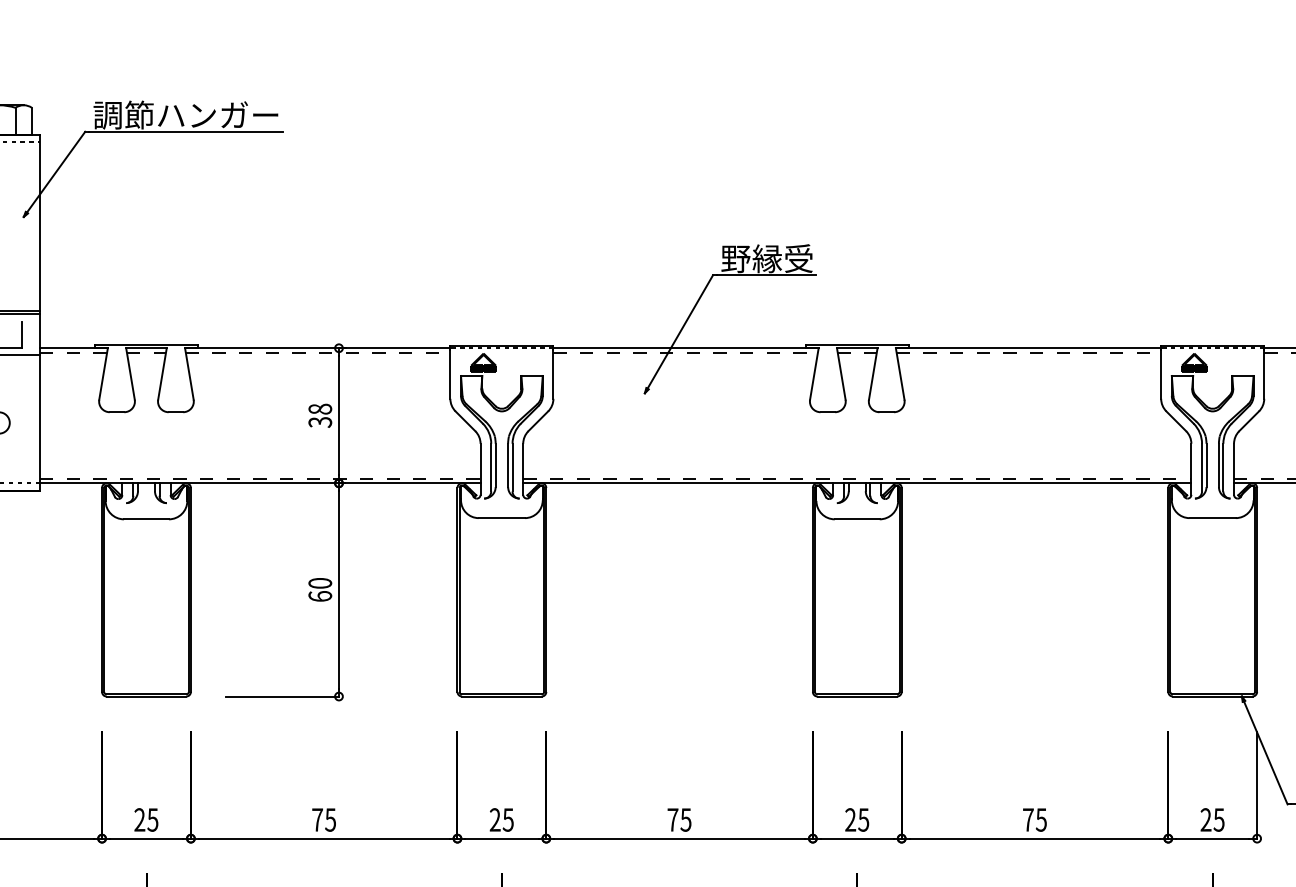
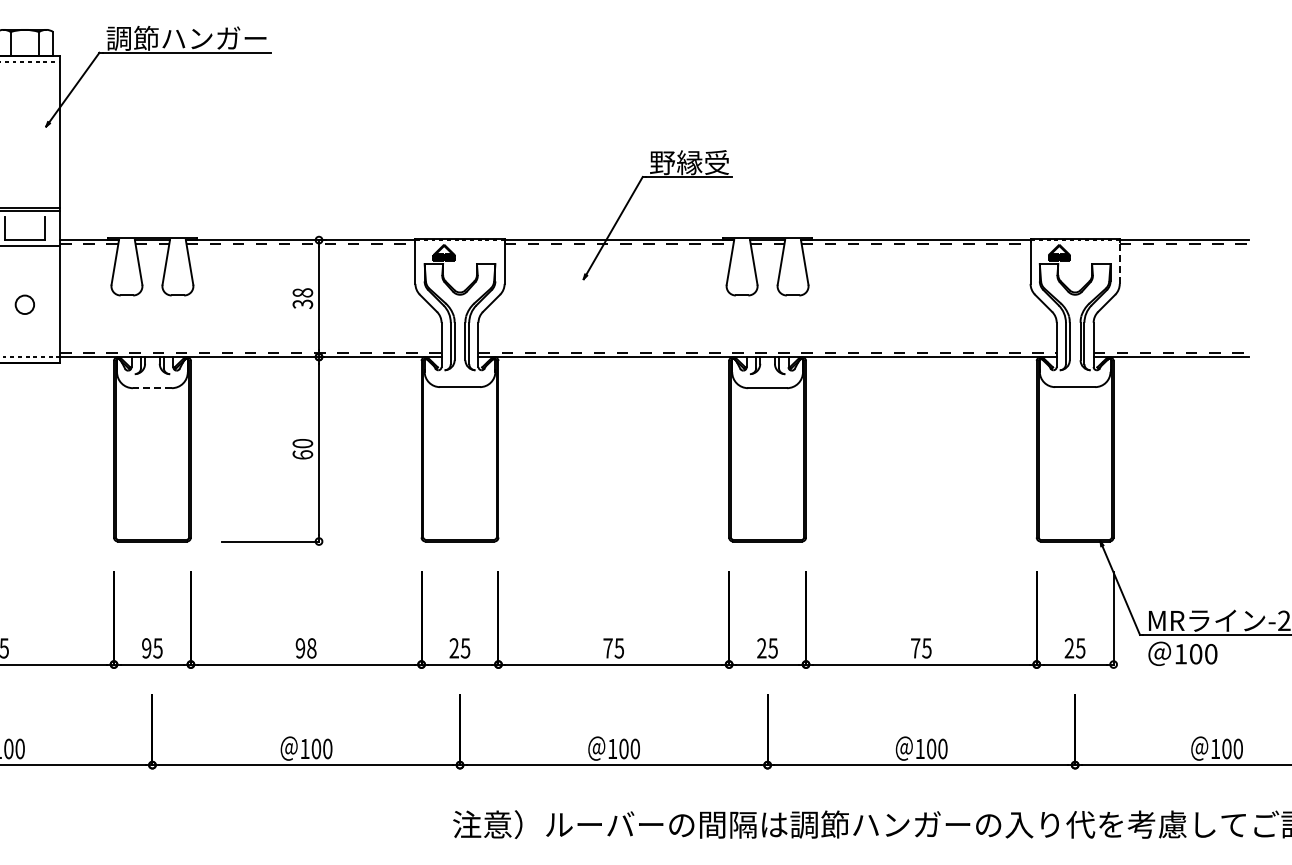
line: (1263, 374) -> (1119, 262), solid -> dashed
line: (145, 519) -> (151, 388), solid -> dashed
text: (139, 820) -> (146, 648), 25 -> 95
text: (323, 820) -> (305, 648), 75 -> 98

